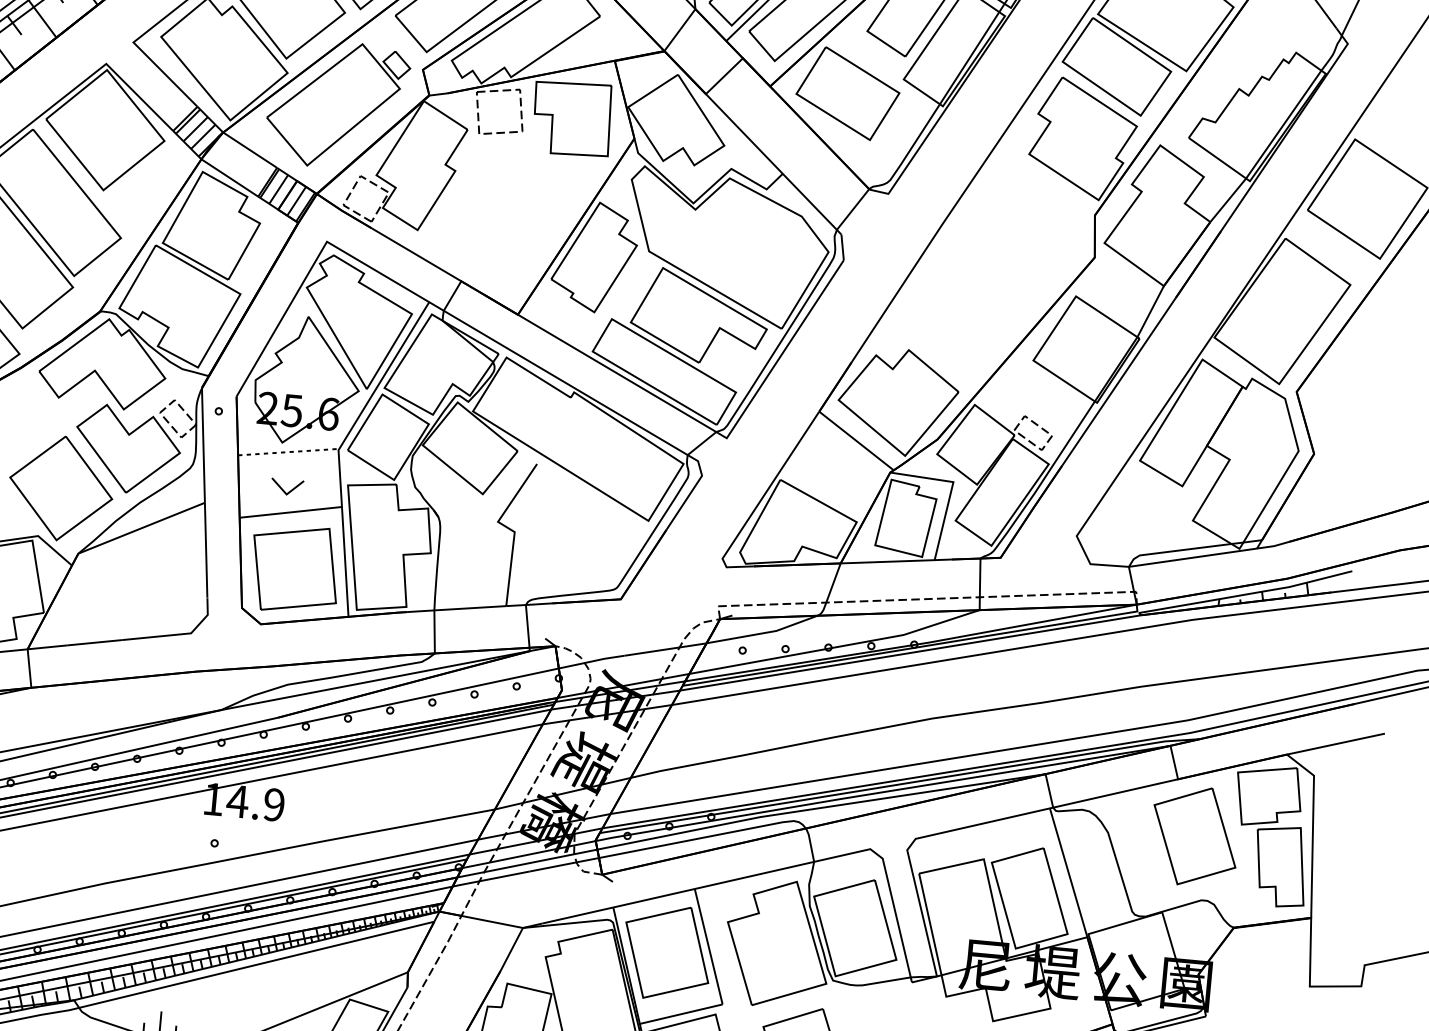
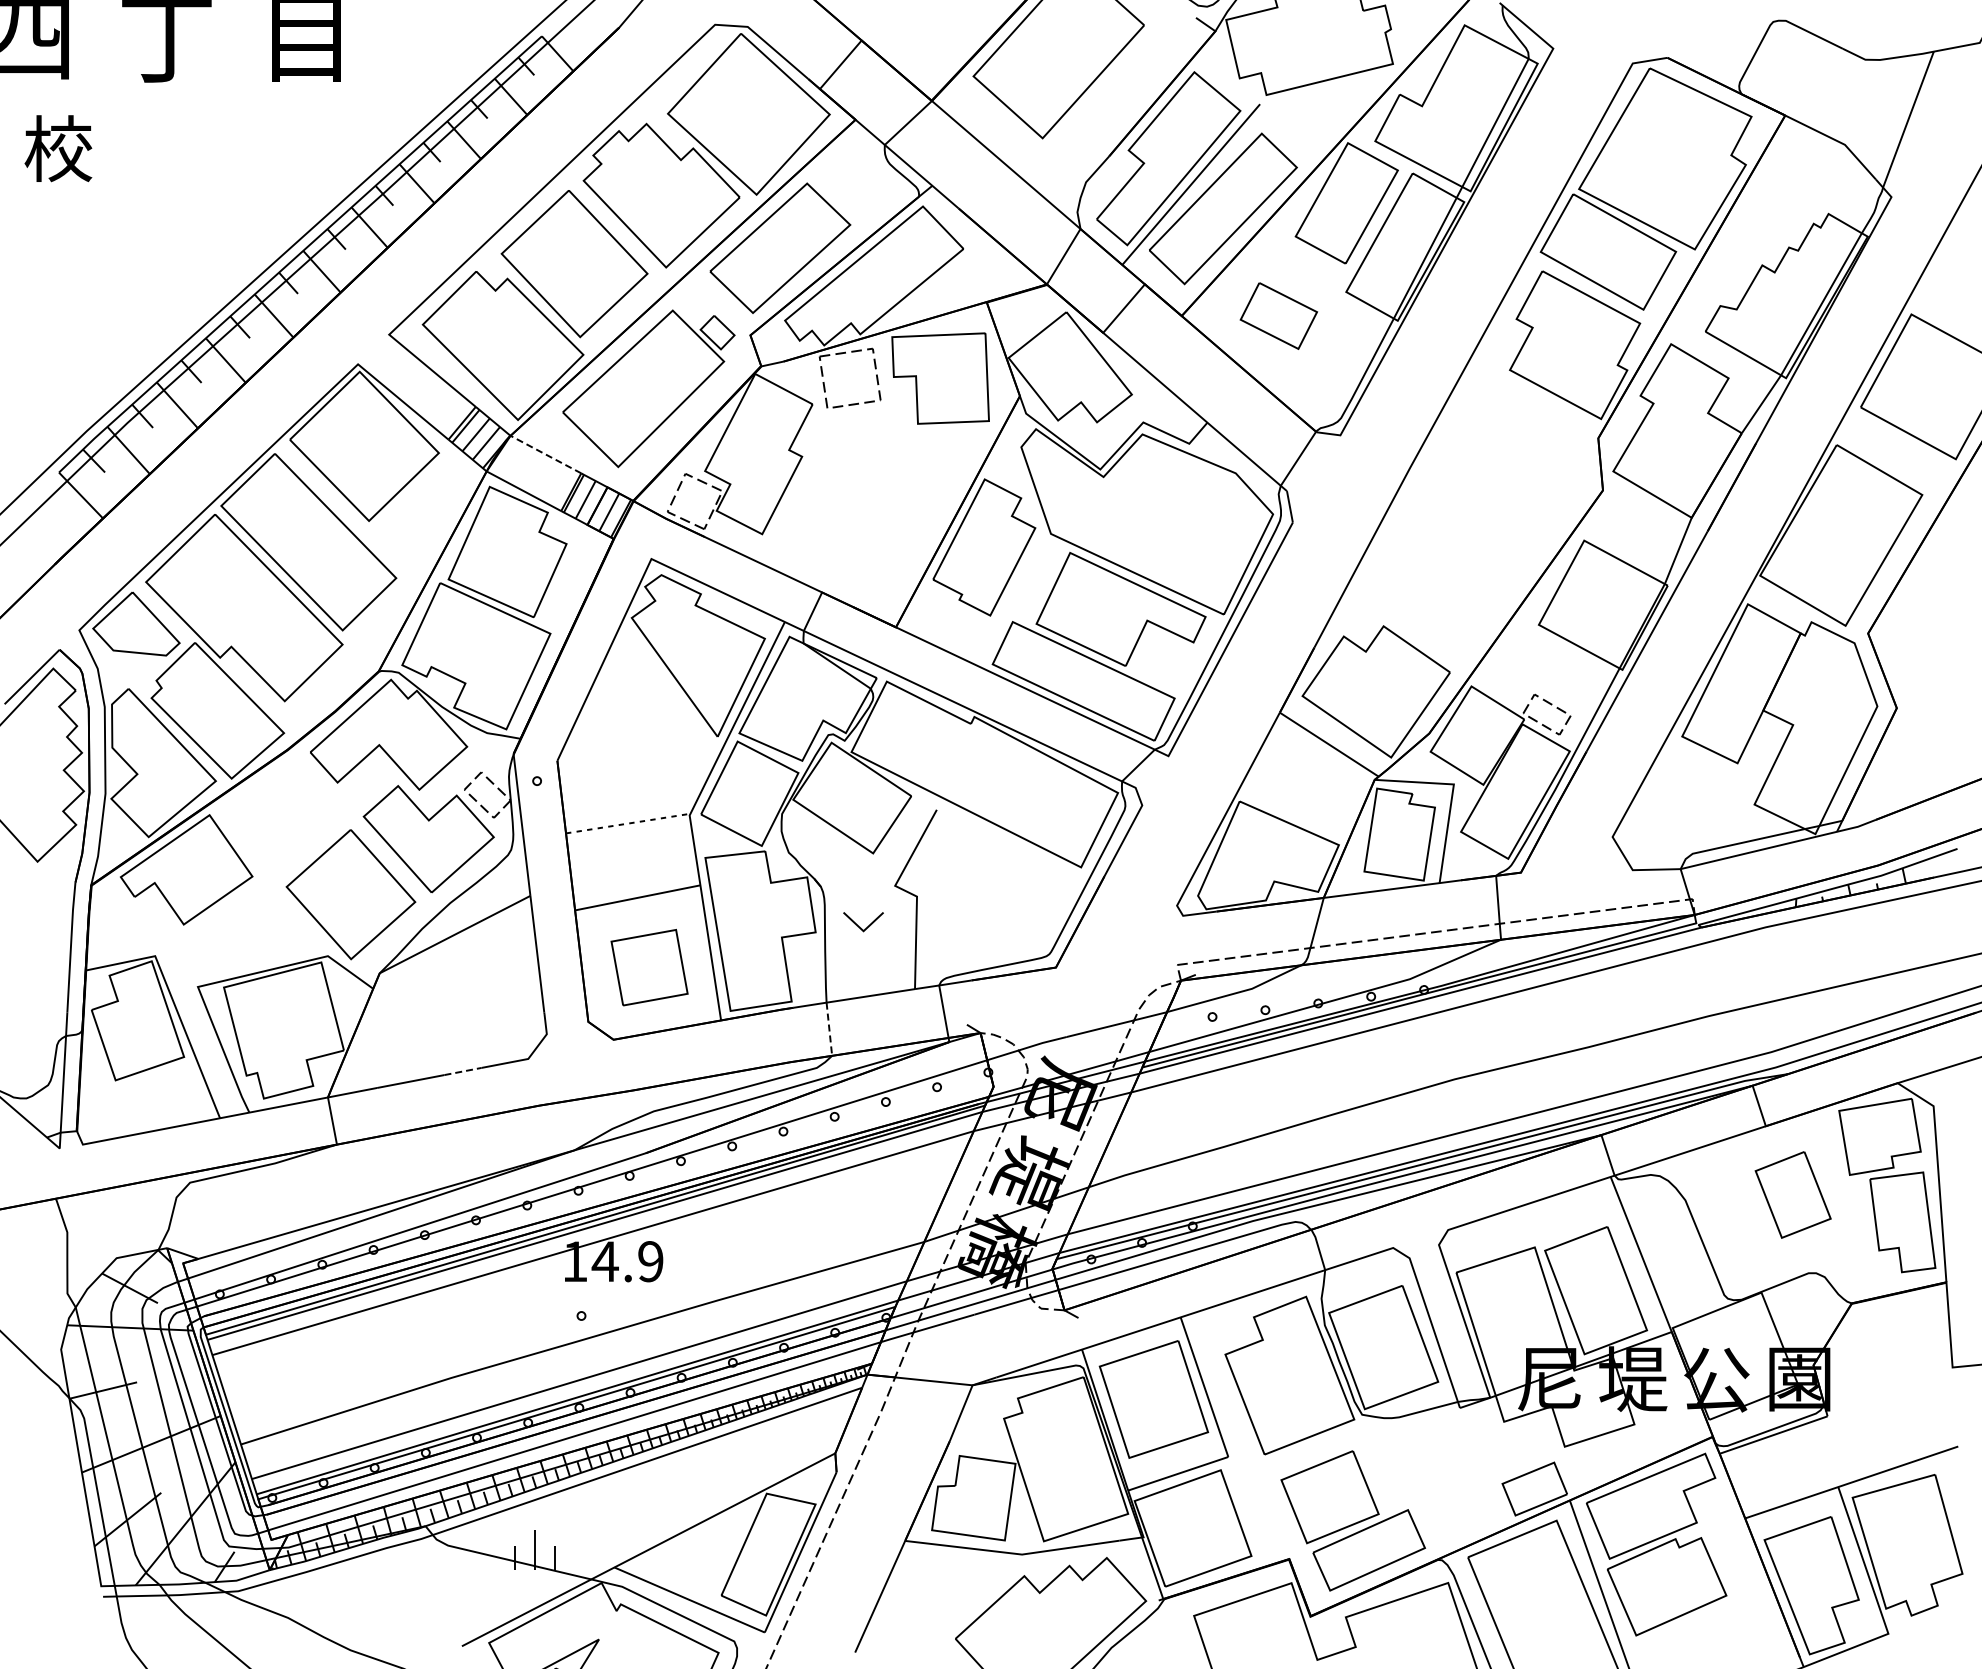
part: (847, 93) -> (1278, 315), size x0.6
line: (249, 150) -> (545, 454), solid -> dashed
part: (307, 381) -> (643, 733), removed
part: (287, 487) -> (863, 922), moved
part: (295, 569) -> (649, 967), size x0.7
line: (434, 632) -> (829, 1029), solid -> dashed
line: (138, 638) -> (463, 1071), solid -> dashed
part: (1194, 835) -> (1792, 1194), size x0.7

